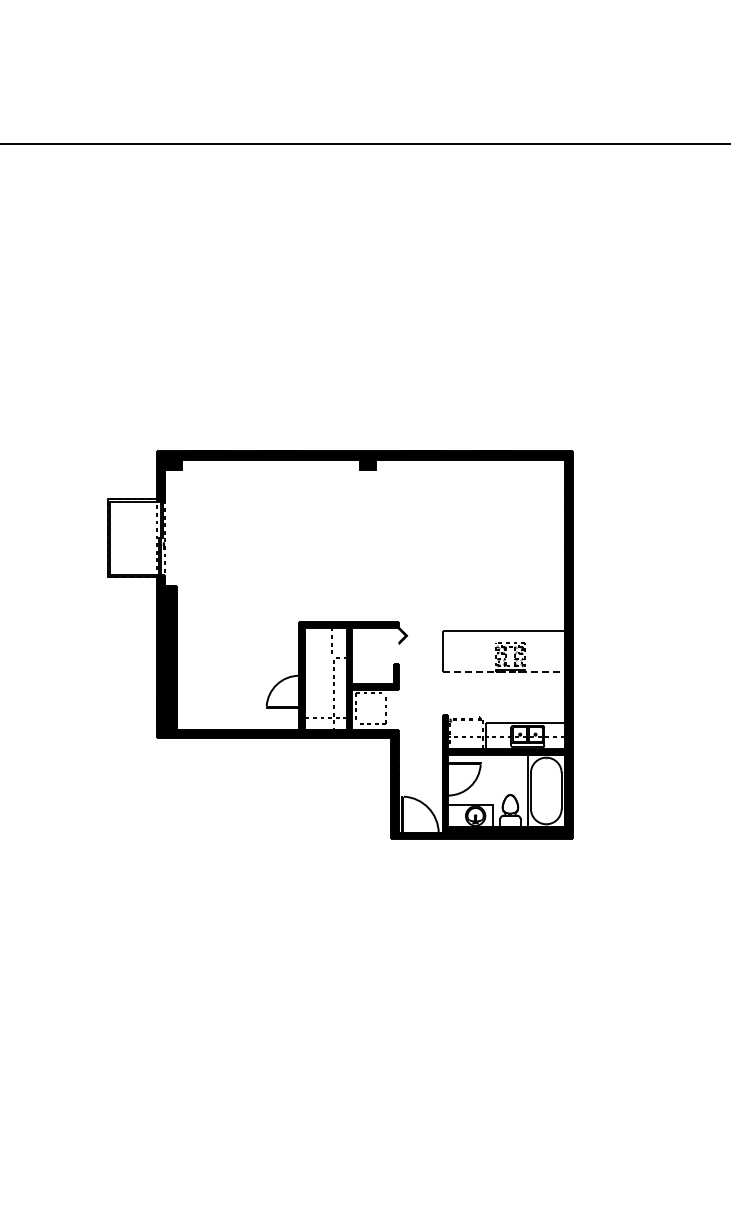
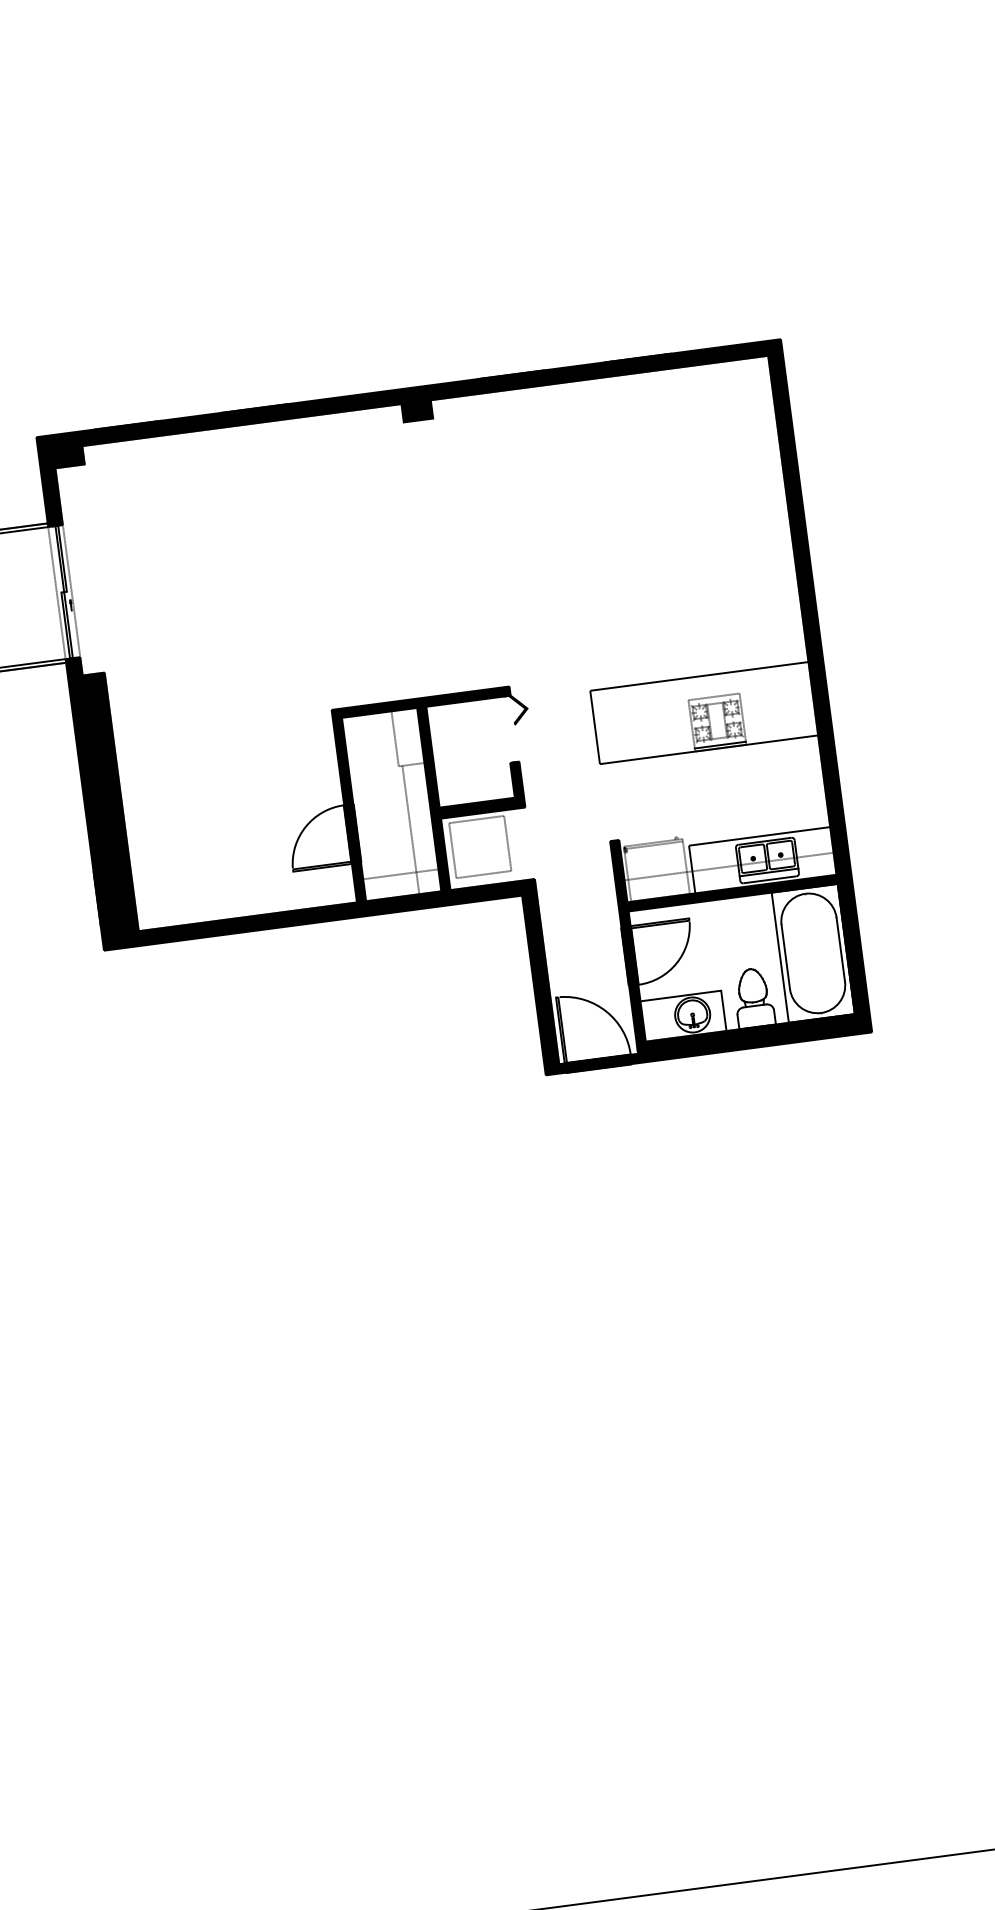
line: (503, 671) -> (708, 749), dashed -> solid

